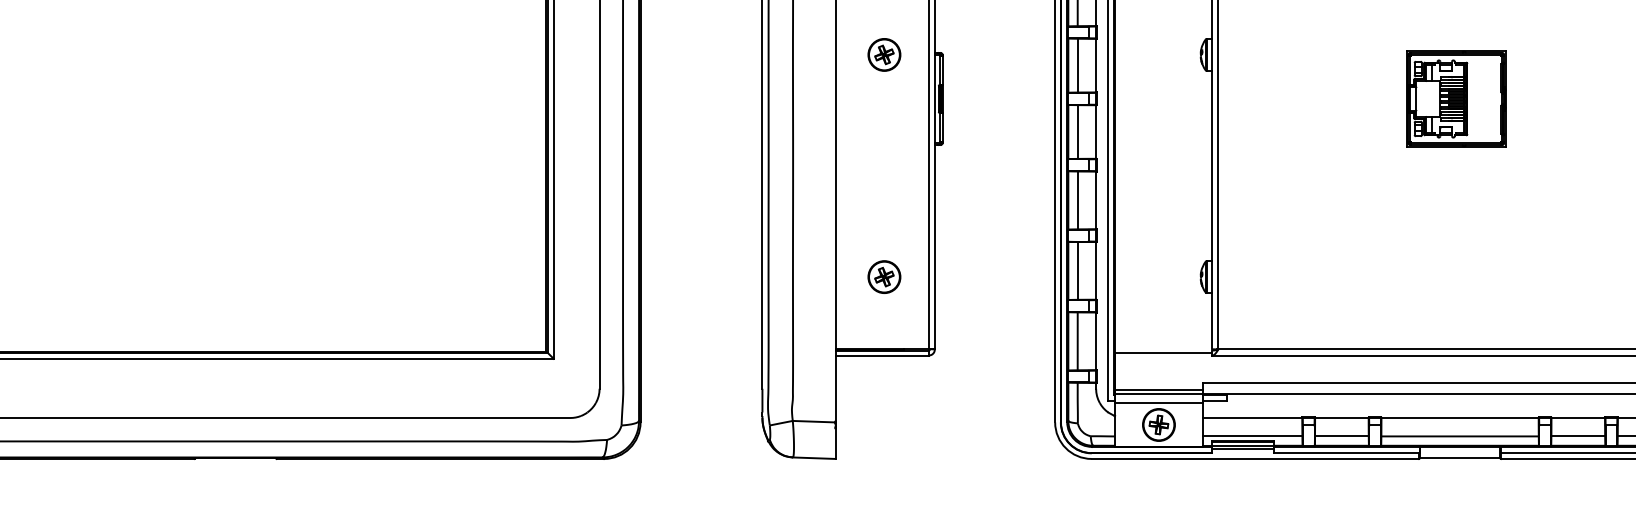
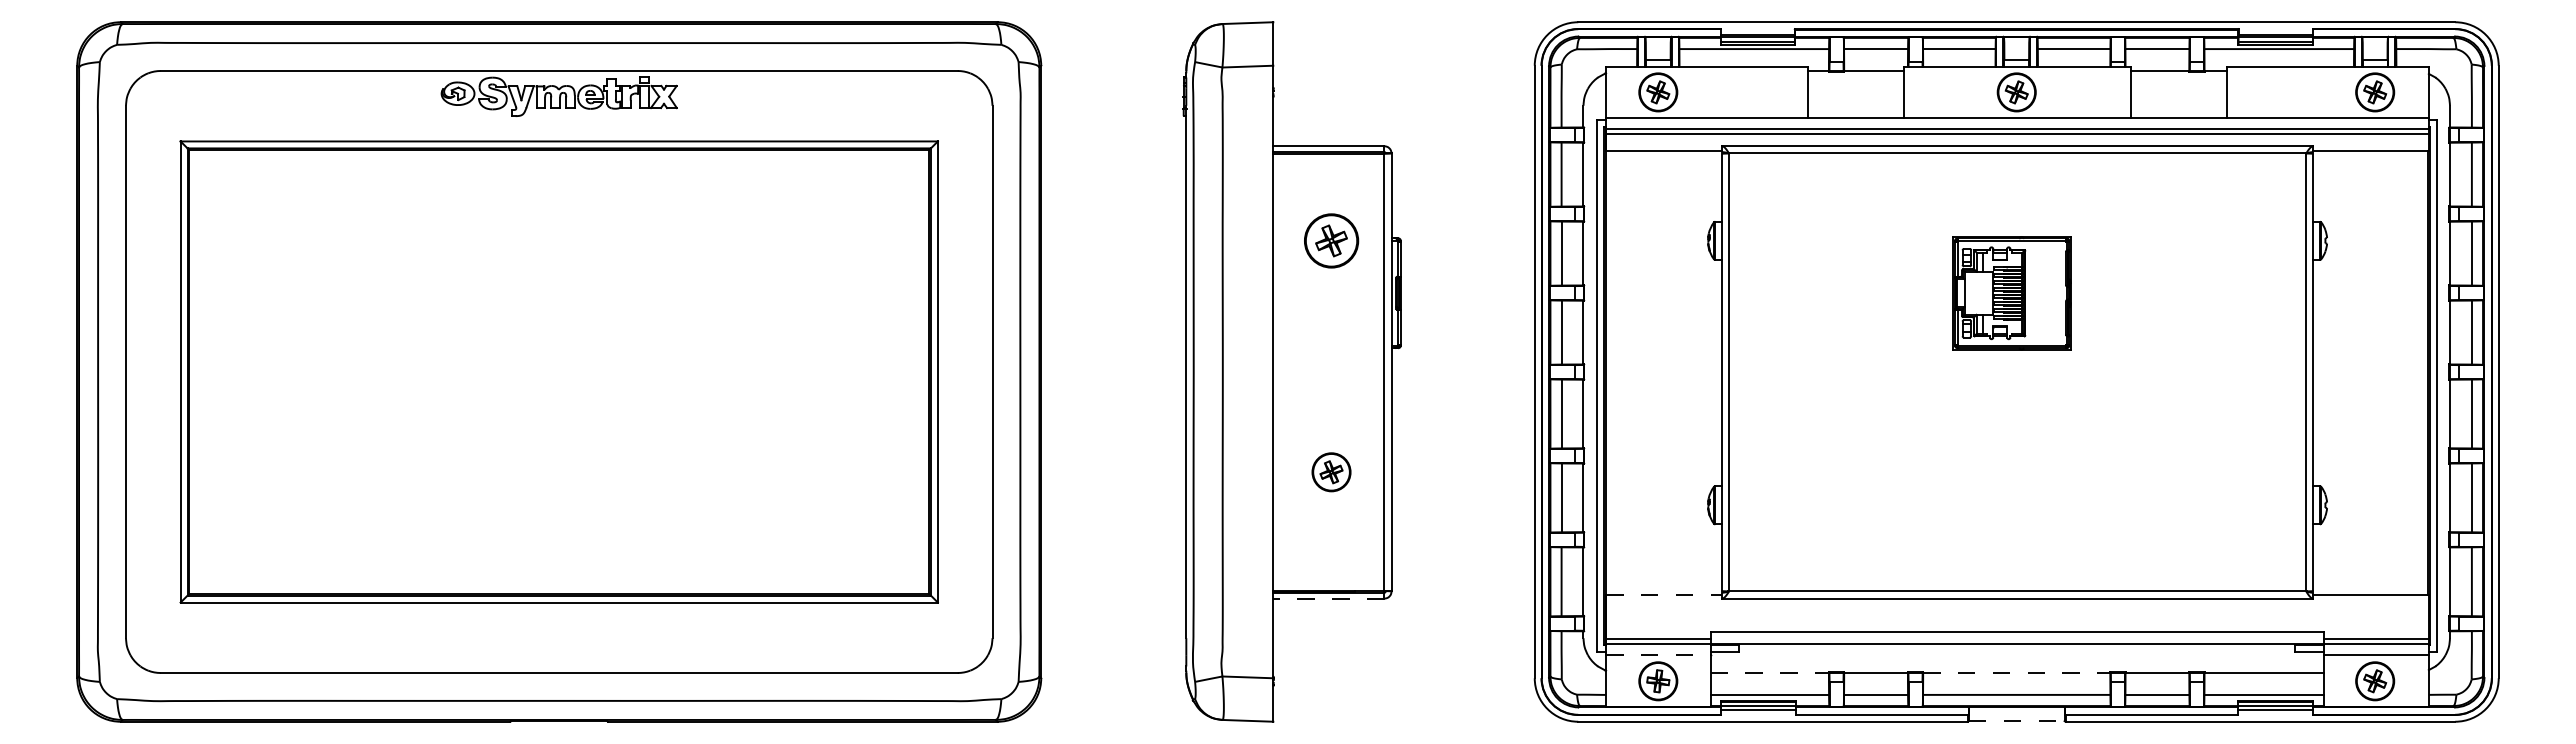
part: (884, 54) -> (1331, 240), size x1.4
part: (884, 277) -> (1331, 472), moved
line: (1163, 352) -> (1663, 595), solid -> dashed
line: (881, 355) -> (1328, 598), solid -> dashed
line: (1159, 403) -> (1658, 655), solid -> dashed
line: (1253, 418) -> (1770, 673), solid -> dashed
line: (1459, 418) -> (2016, 673), solid -> dashed
line: (1459, 458) -> (2016, 721), solid -> dashed

